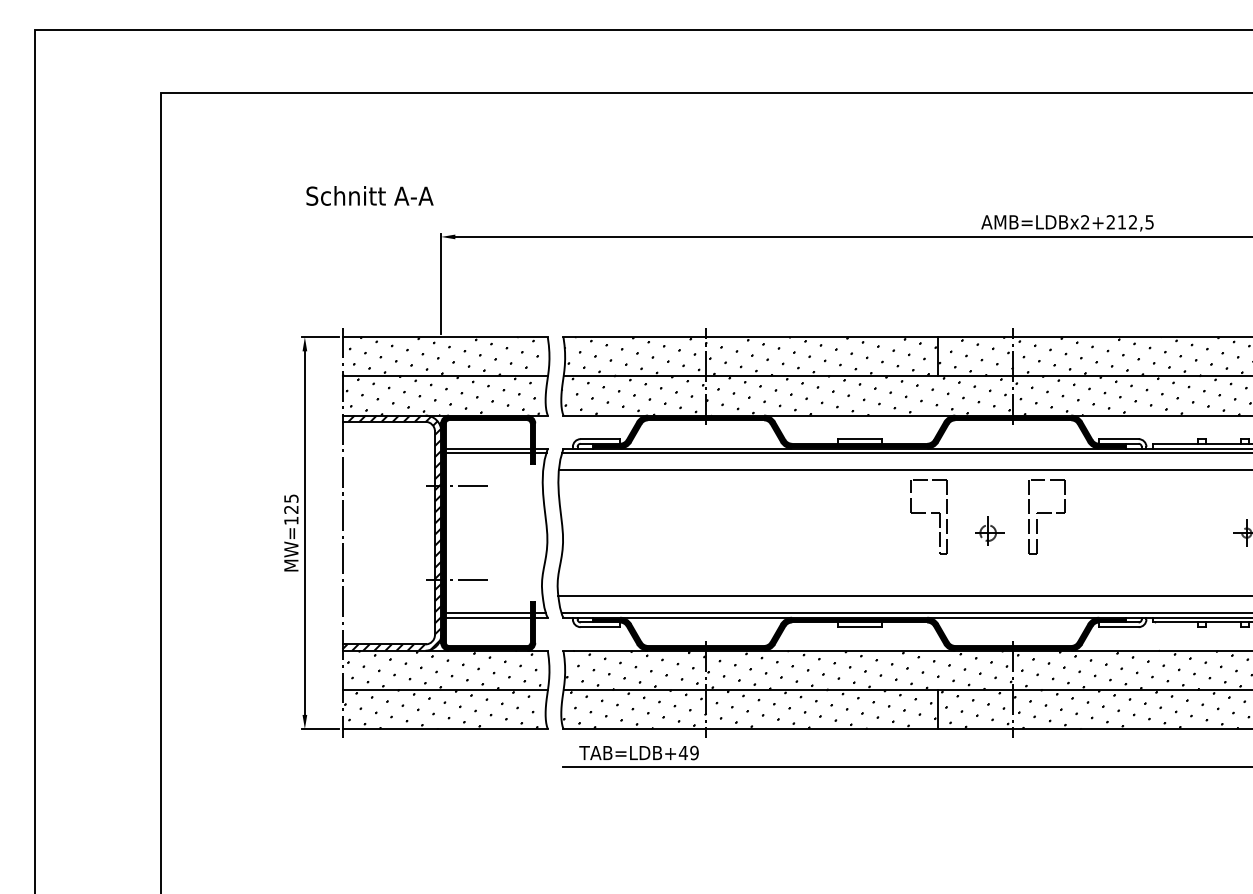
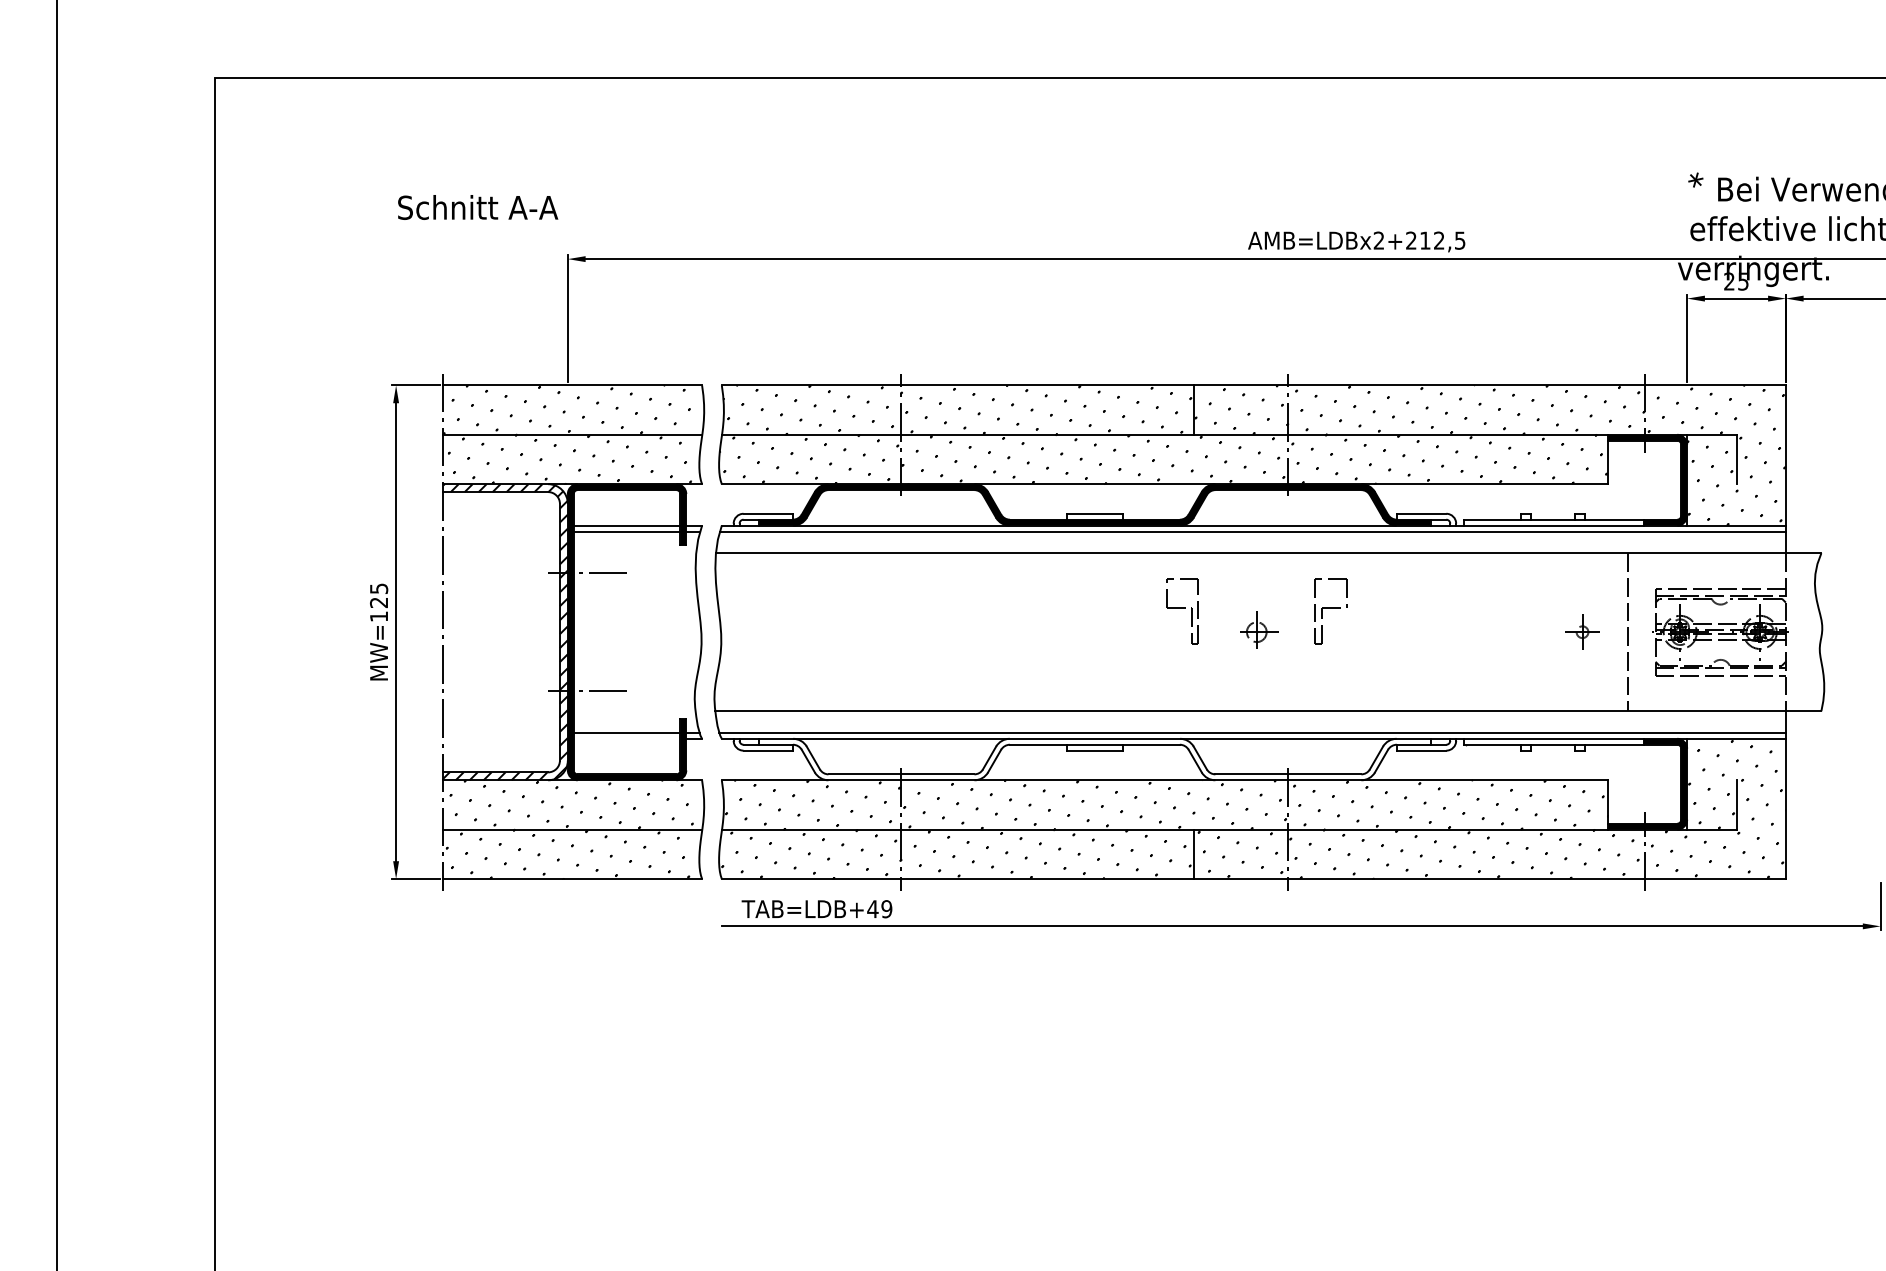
part: (929, 516) -> (1182, 611), size x0.7
part: (1047, 516) -> (1331, 611), size x0.7
line: (487, 617) -> (626, 738), removed
fill: (859, 634) -> (1094, 759), removed

